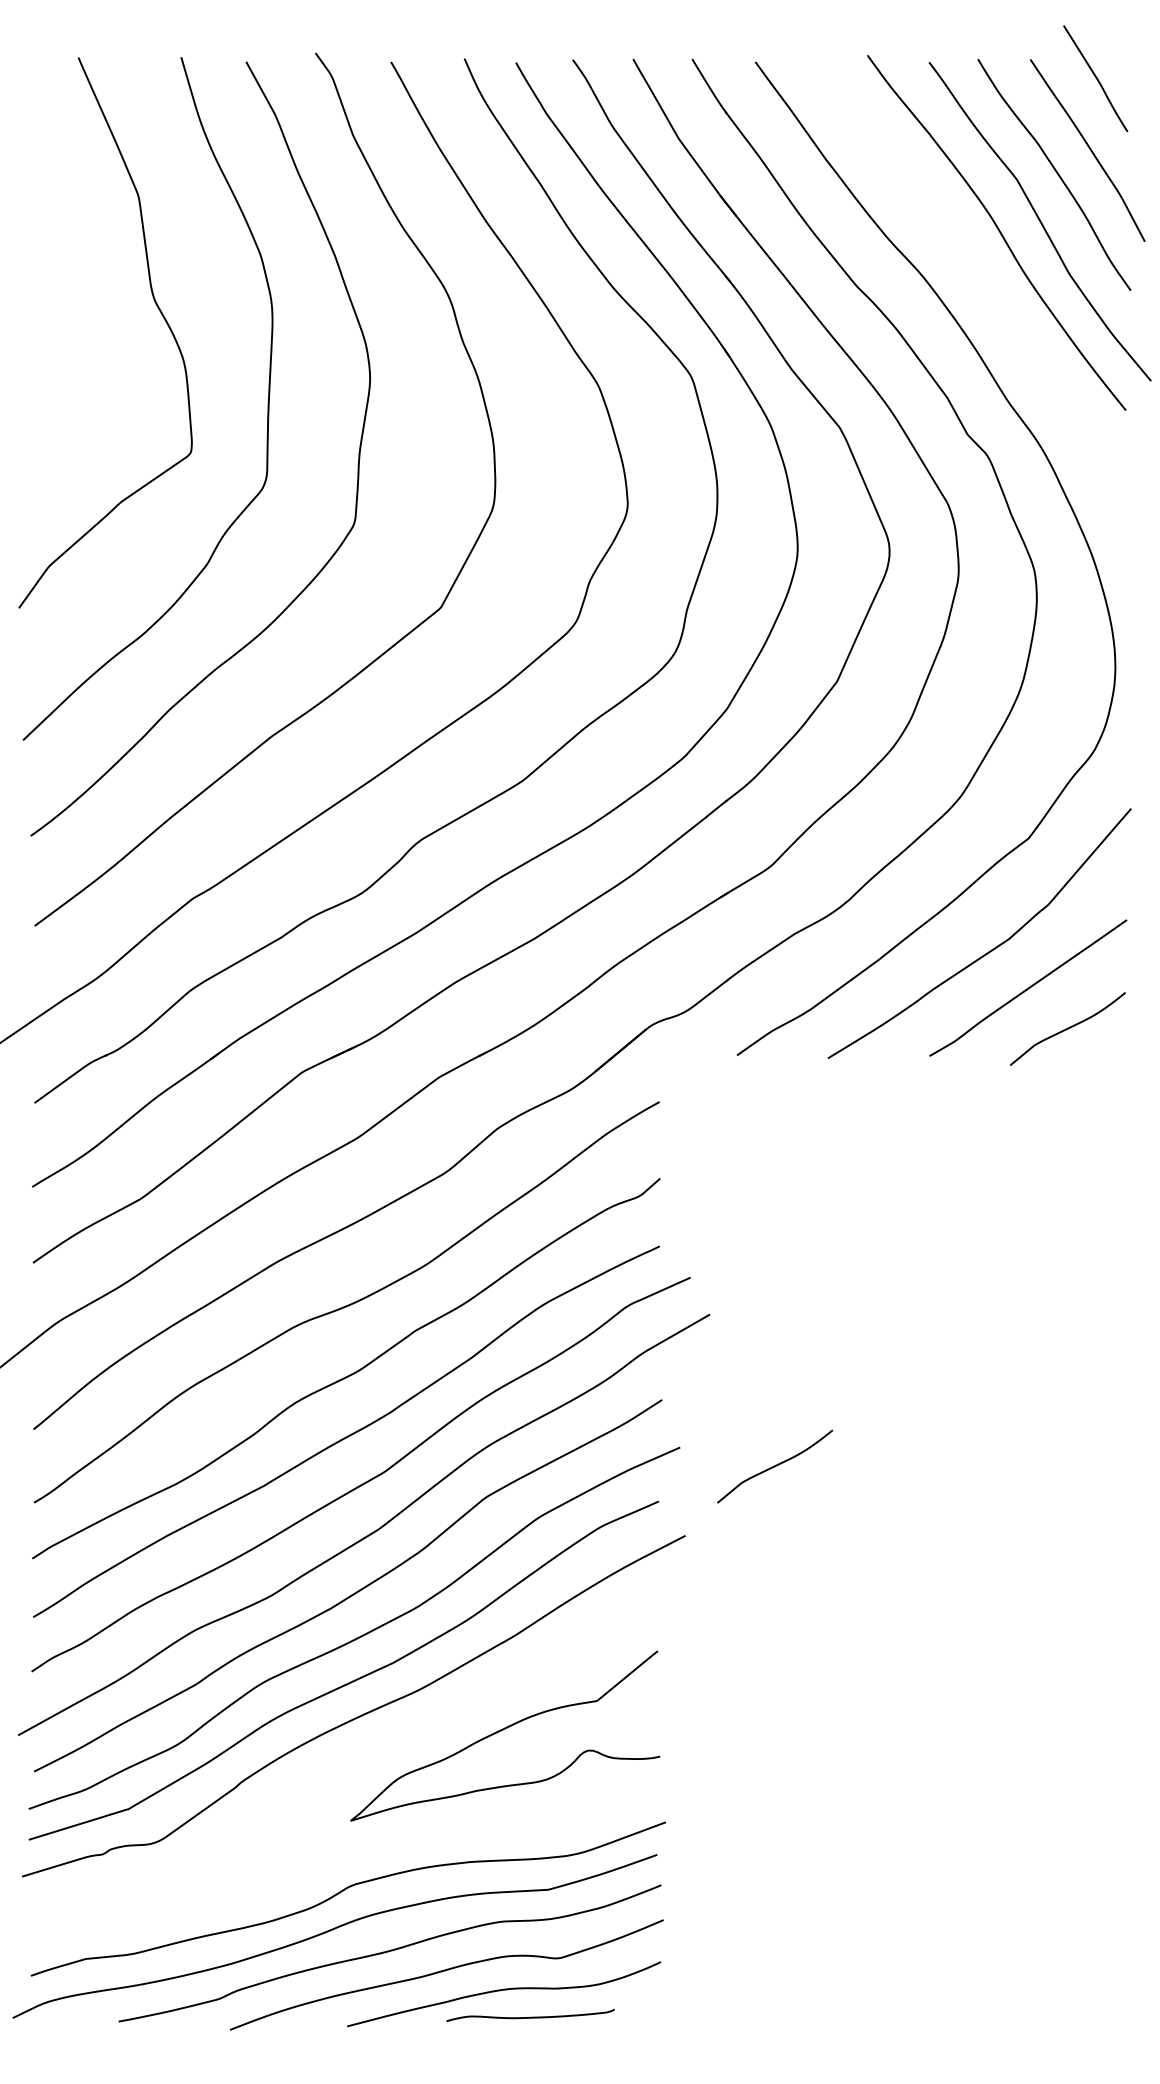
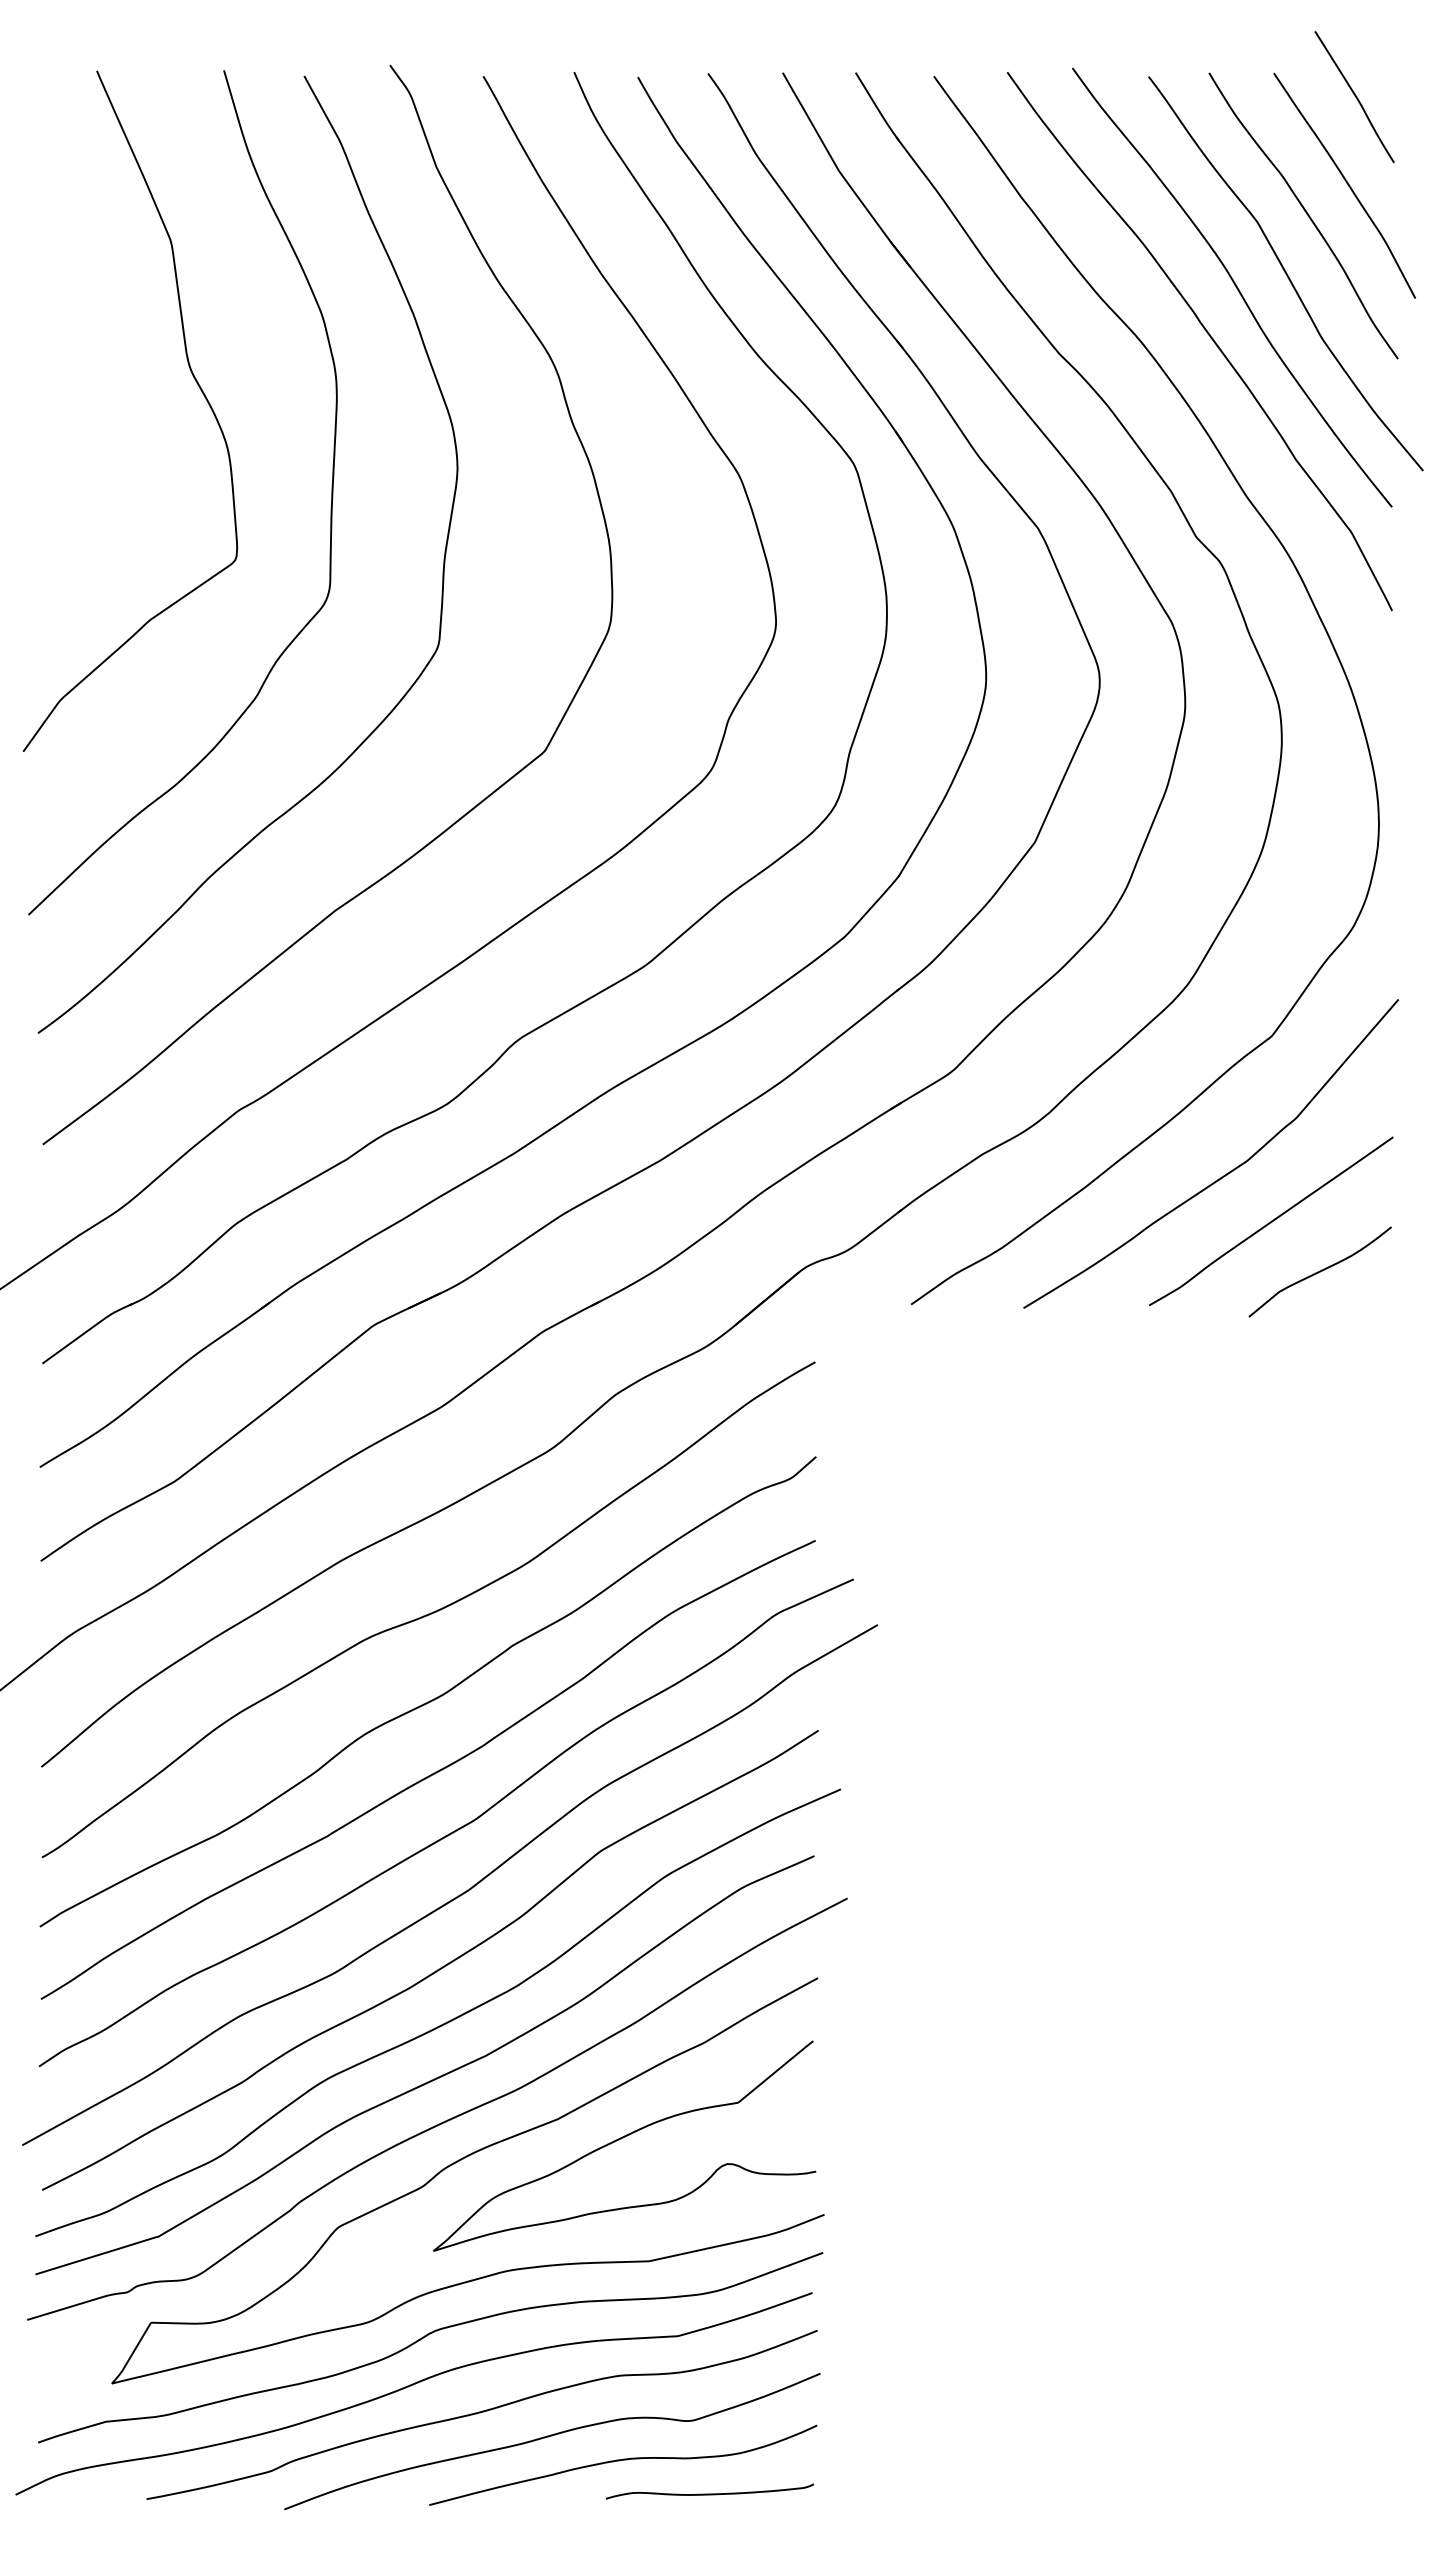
curve: (976, 270) -> (1207, 334), added
curve: (774, 1466) -> (957, 1812), removed
curve: (370, 1749) -> (457, 2162), added
curve: (530, 2017) -> (709, 2493), moved

